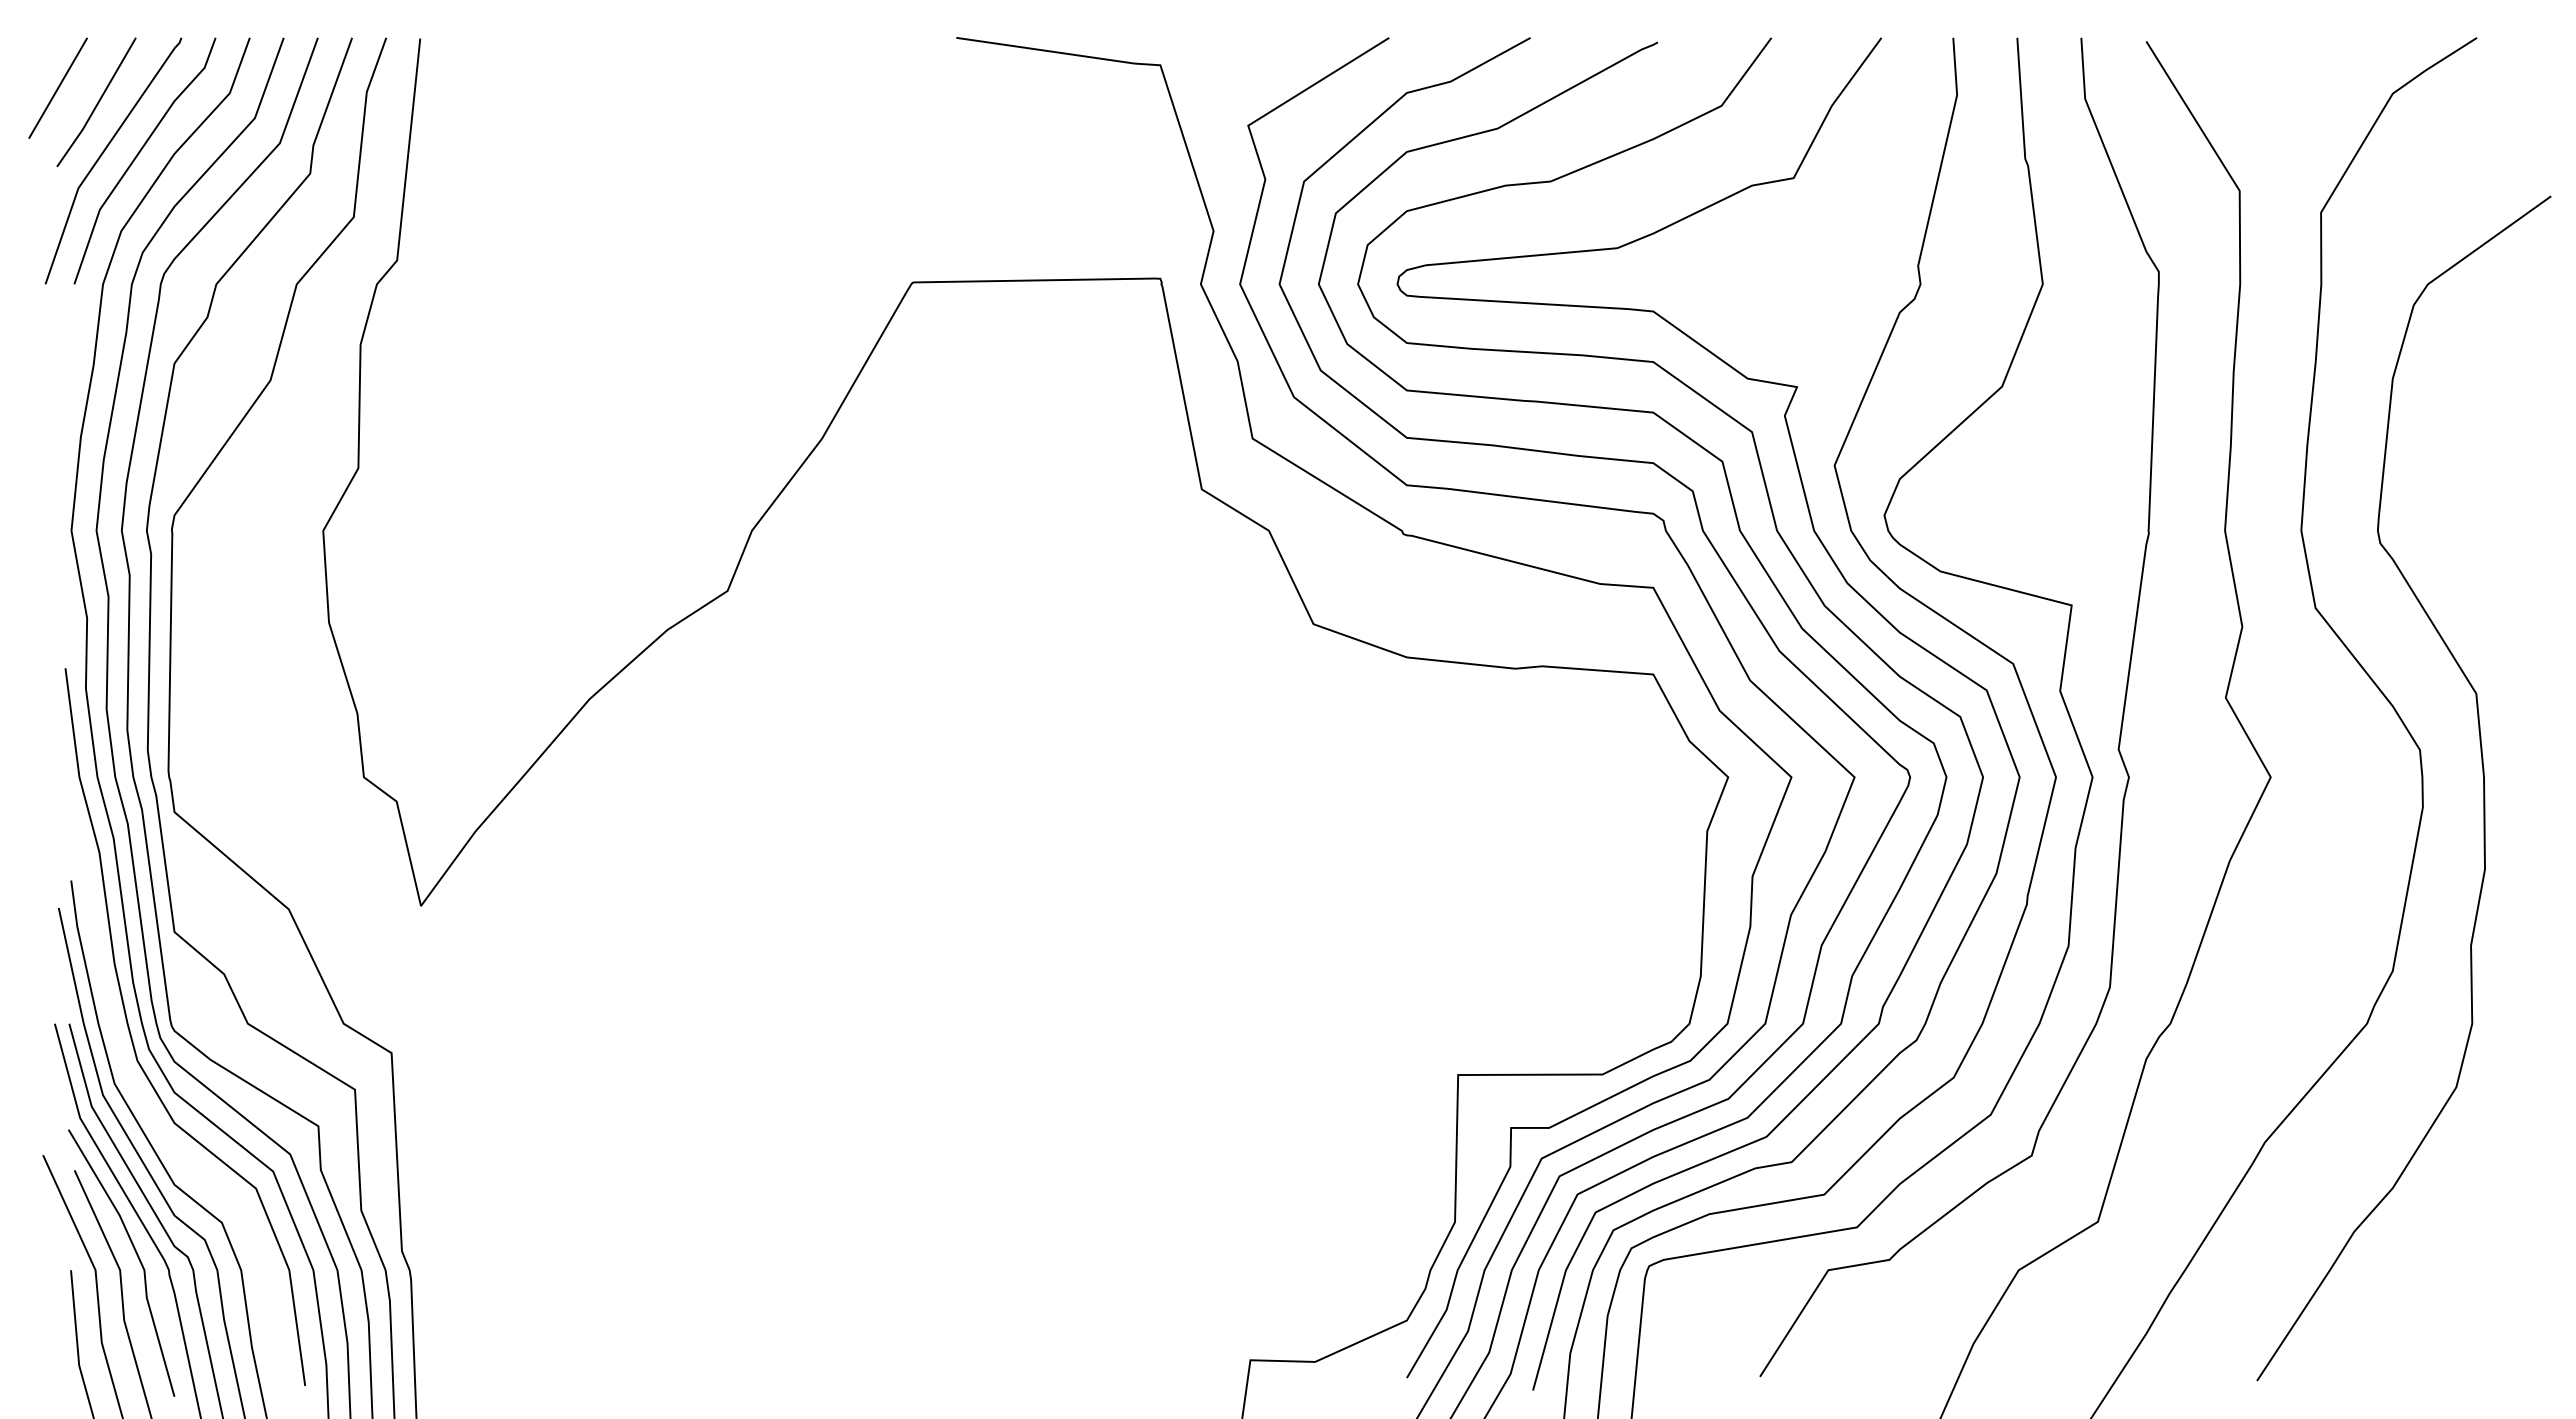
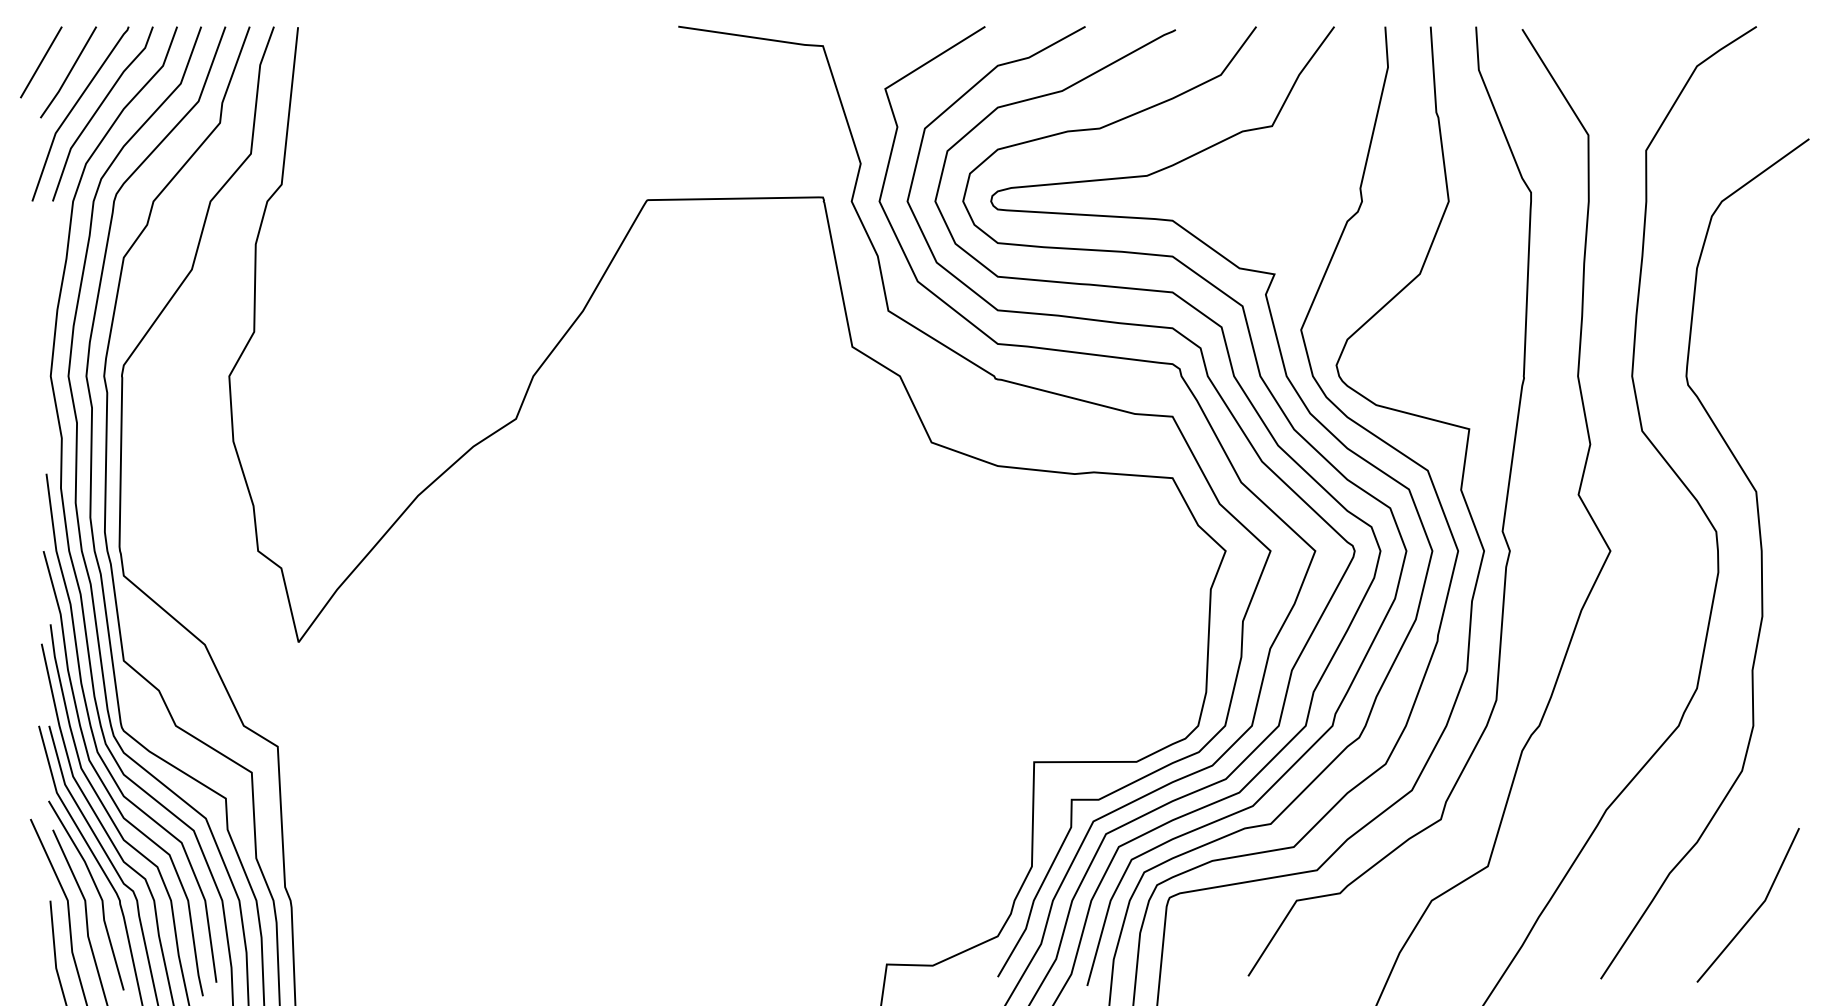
curve: (146, 1104) -> (103, 783), added
line: (2474, 1285) -> (1754, 911), added

